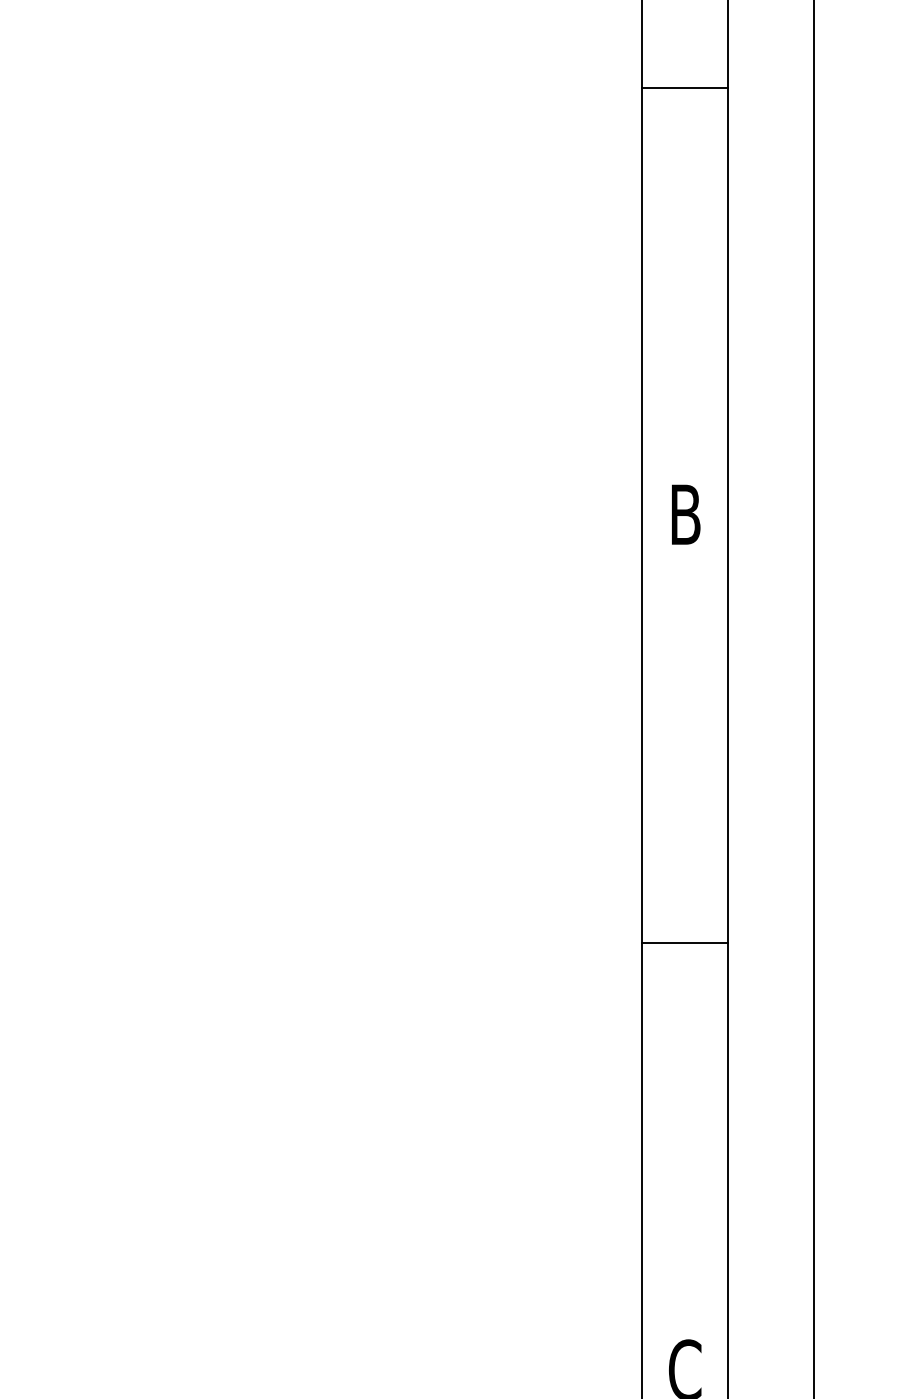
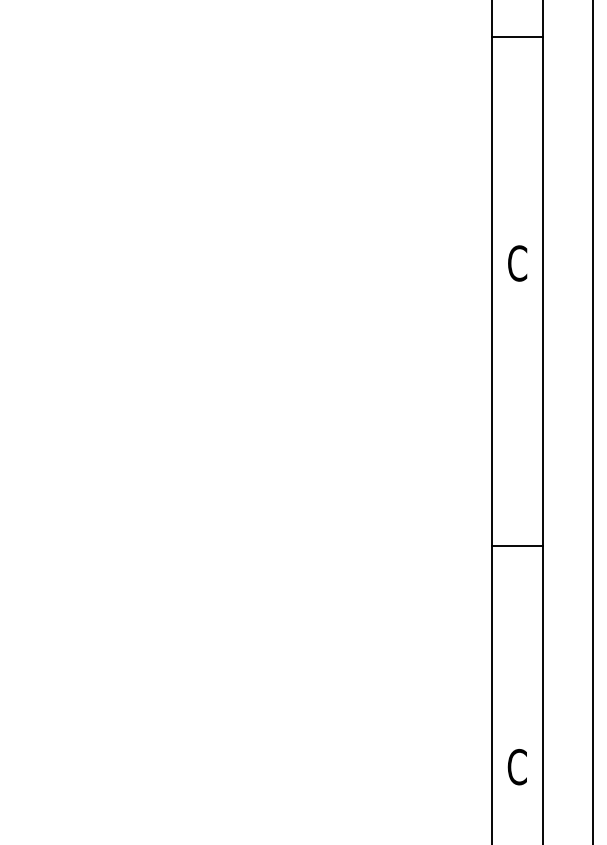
line: (685, 88) -> (517, 37), moved
text: (685, 514) -> (517, 263), B -> C
line: (685, 942) -> (517, 545), moved

